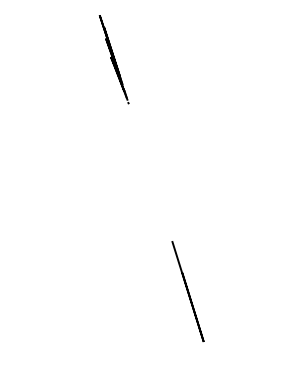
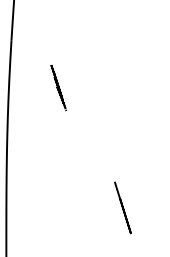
line: (113, 60) -> (58, 88), moved

